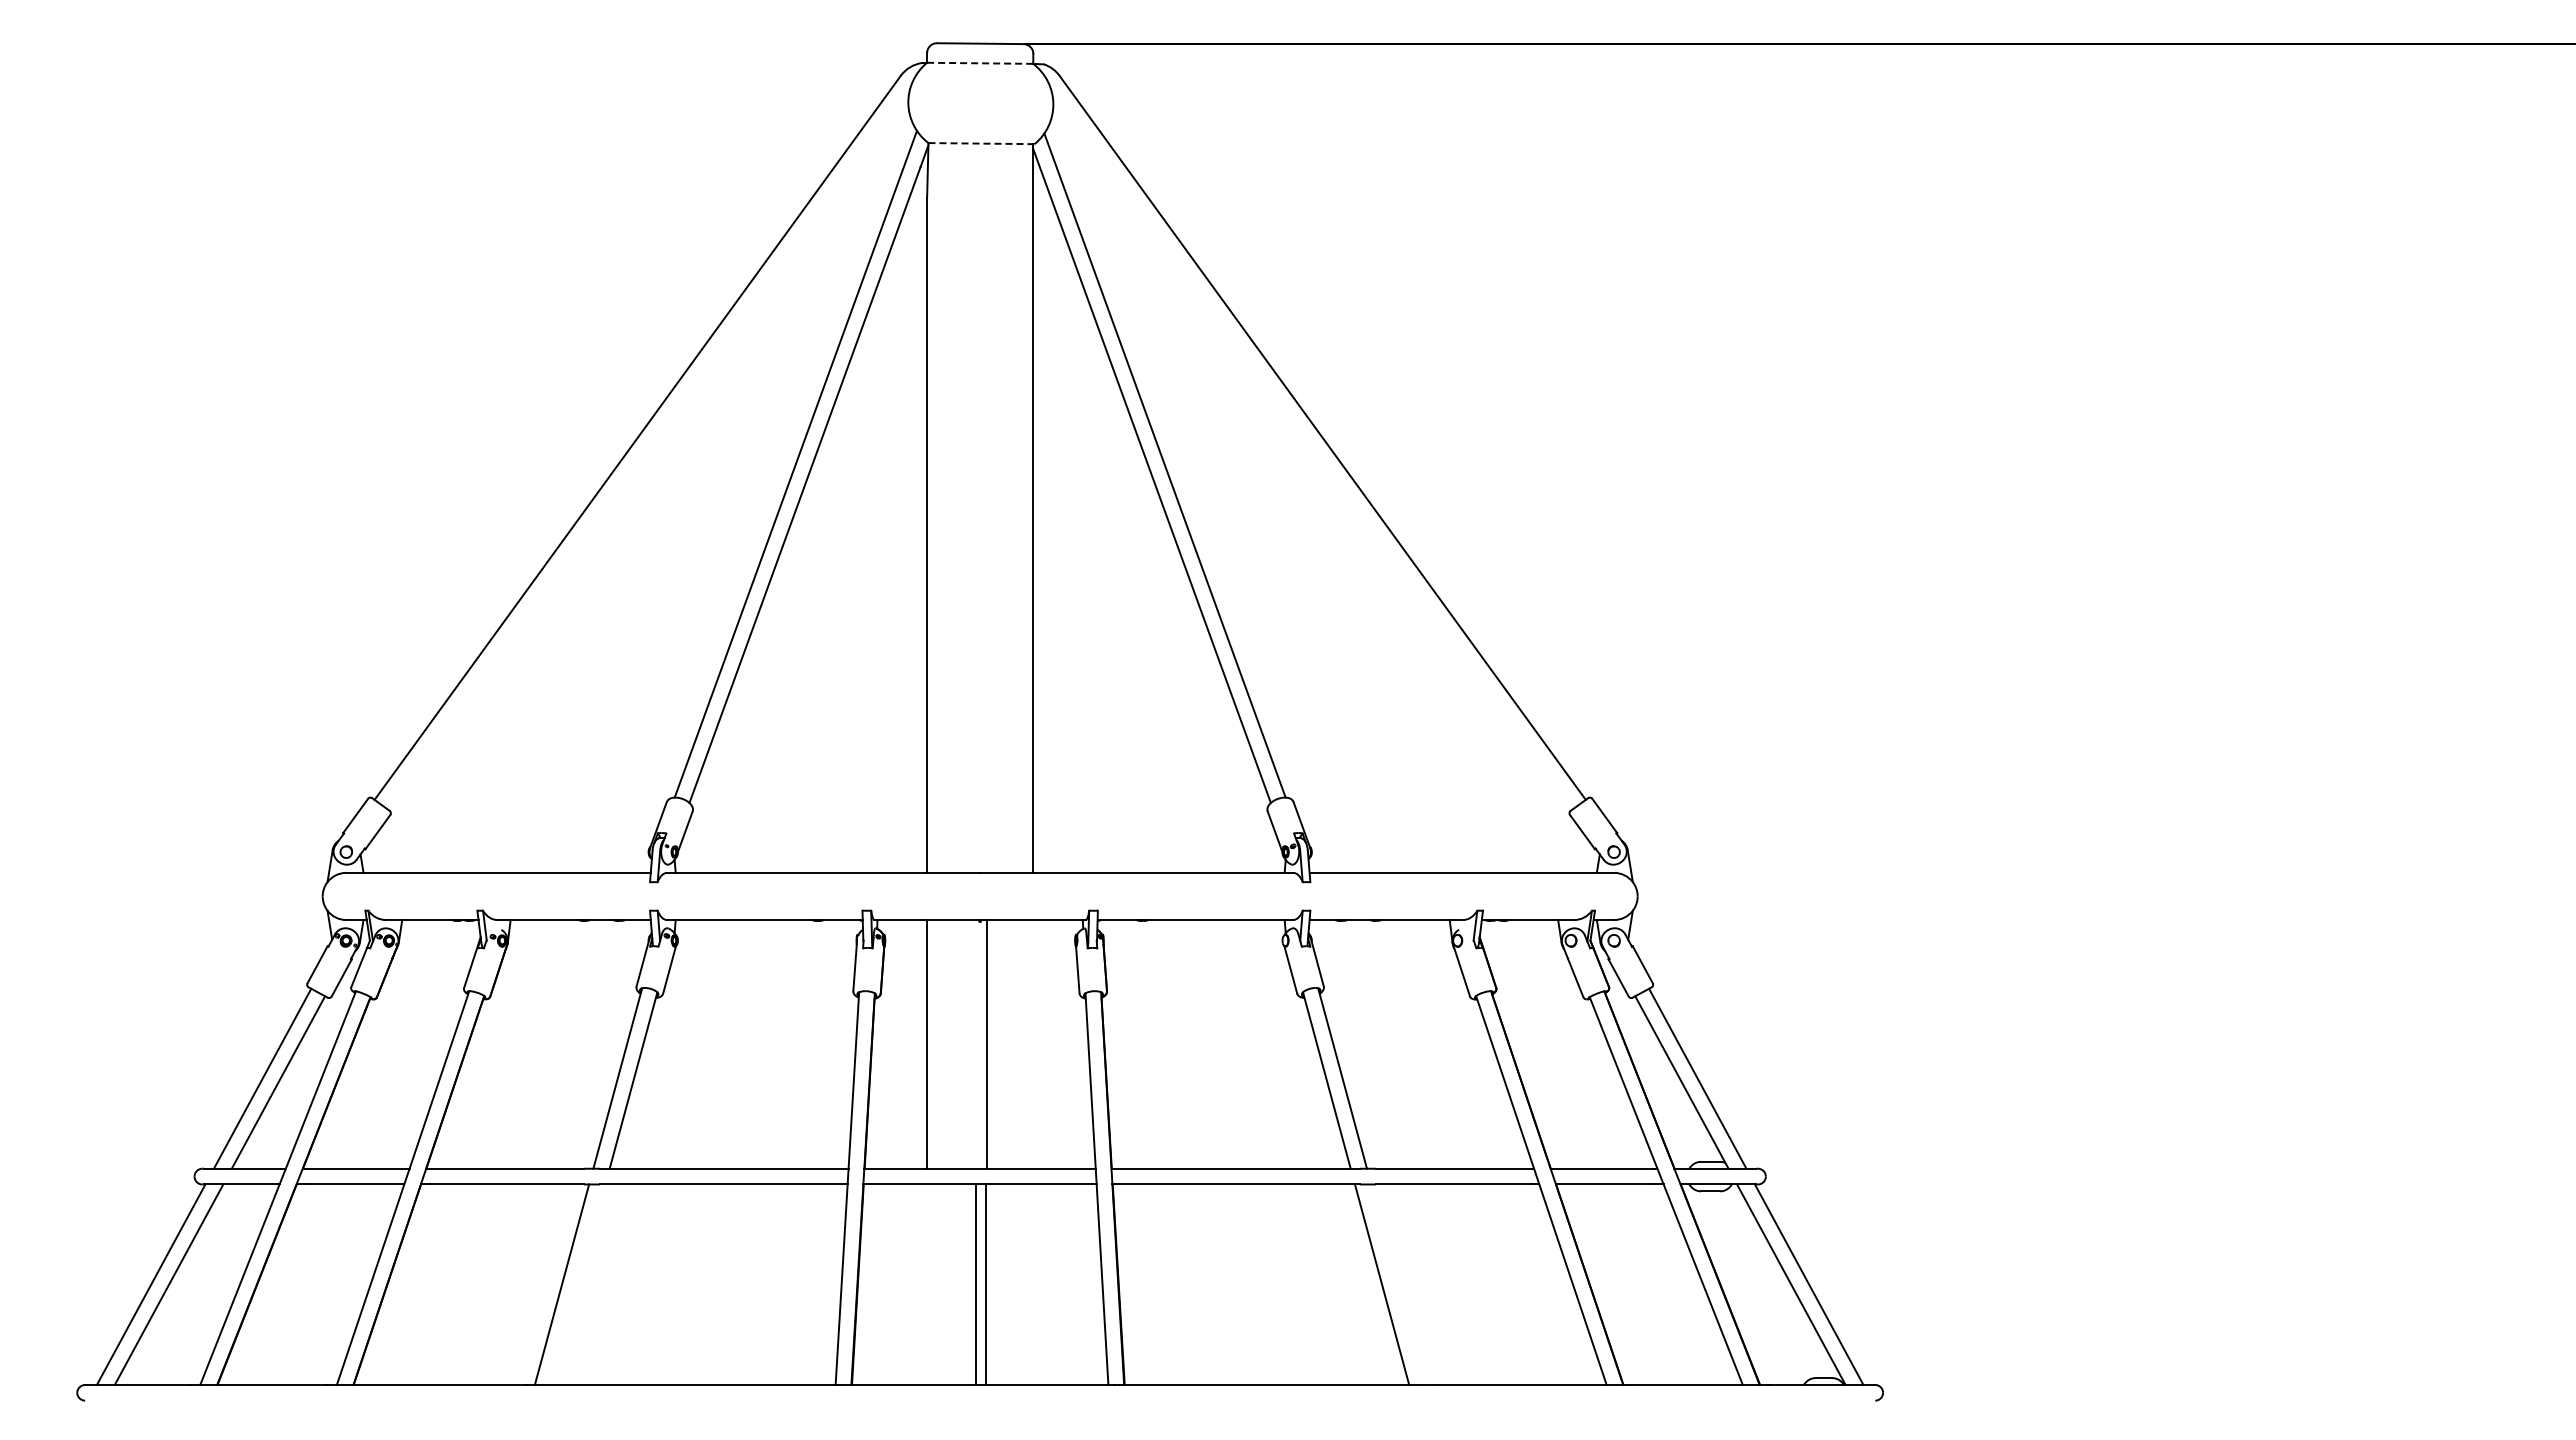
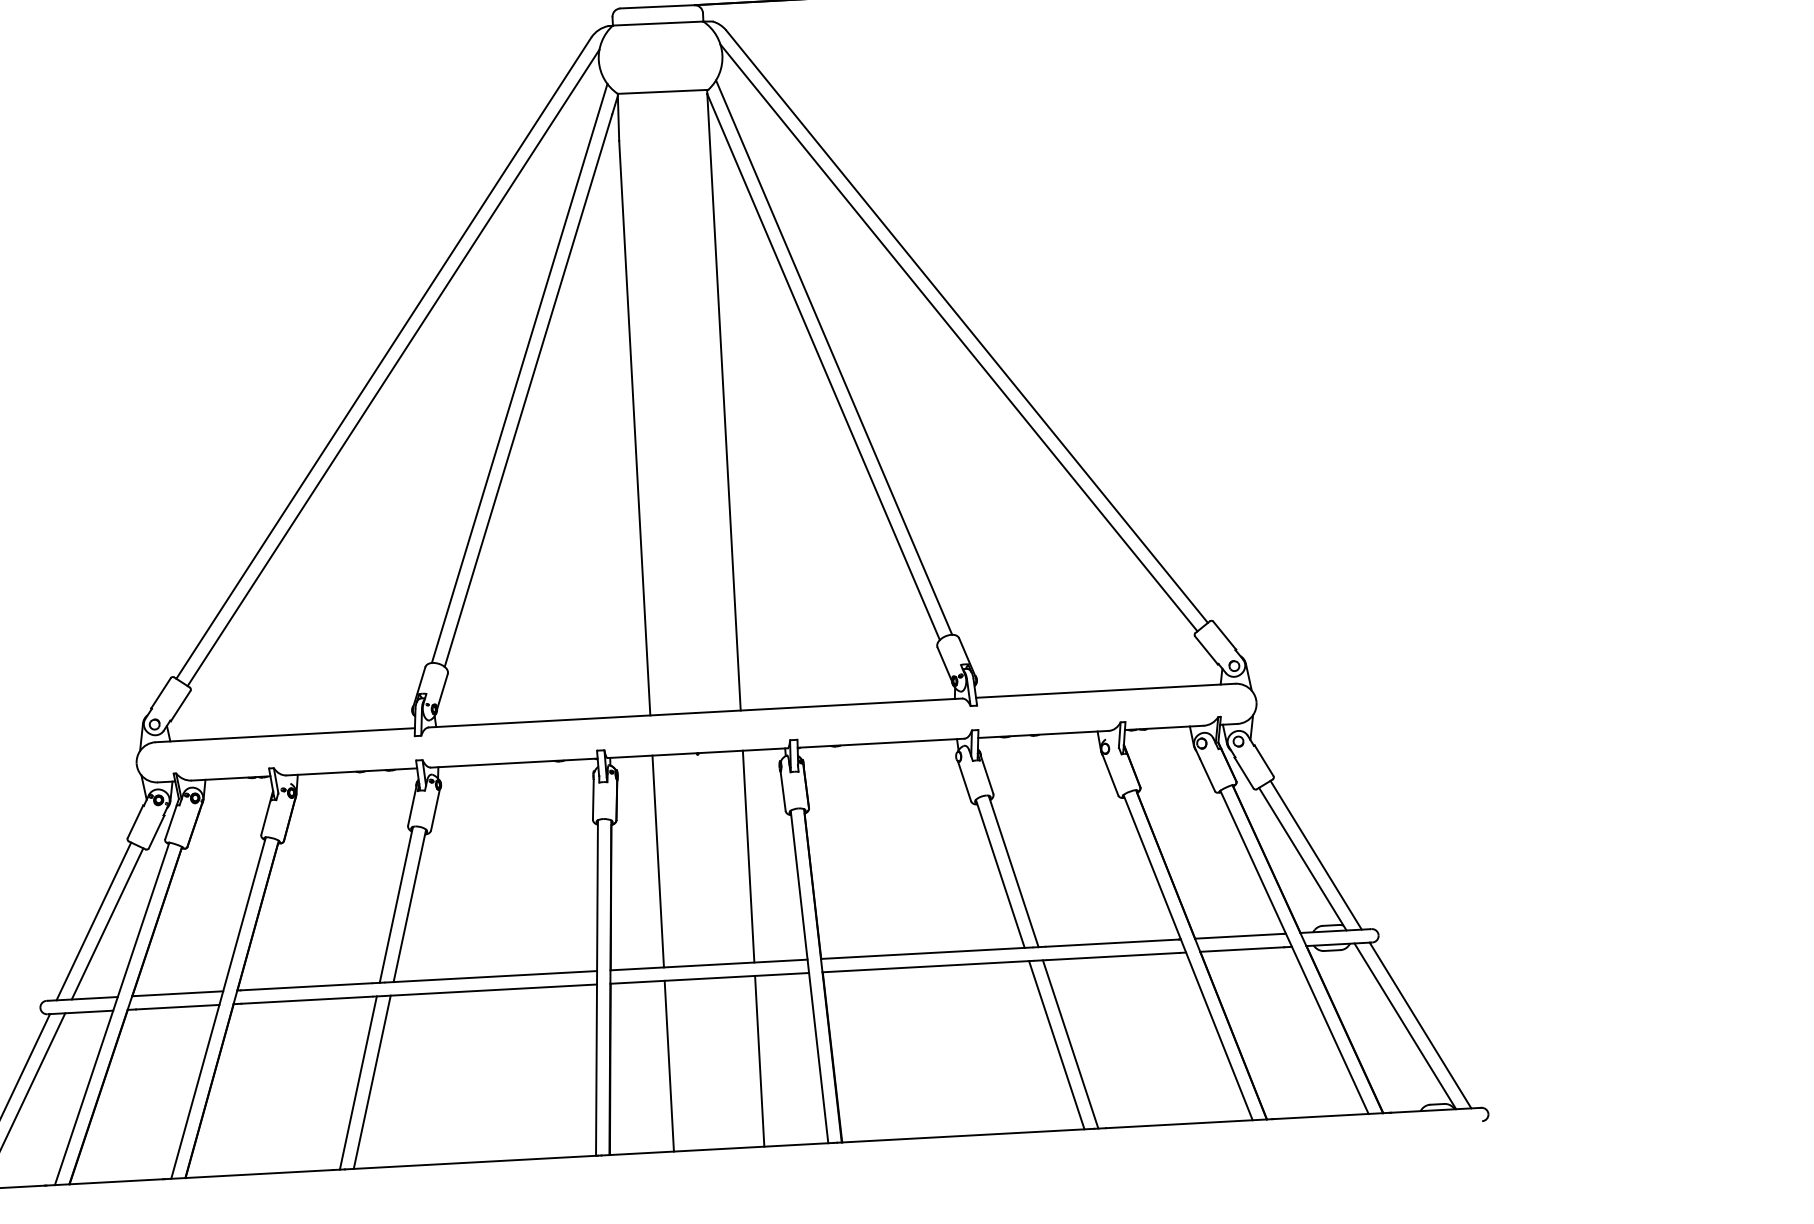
line: (980, 63) -> (658, 23), dashed -> solid
line: (982, 143) -> (663, 91), dashed -> solid
line: (648, 449) -> (393, 367), added
line: (1312, 450) -> (959, 337), added
line: (987, 1044) -> (748, 856), moved
line: (578, 1284) -> (372, 1082), added
line: (976, 1284) -> (759, 1061), moved
line: (986, 1284) -> (669, 1066), moved
line: (1398, 1284) -> (1070, 1044), added

